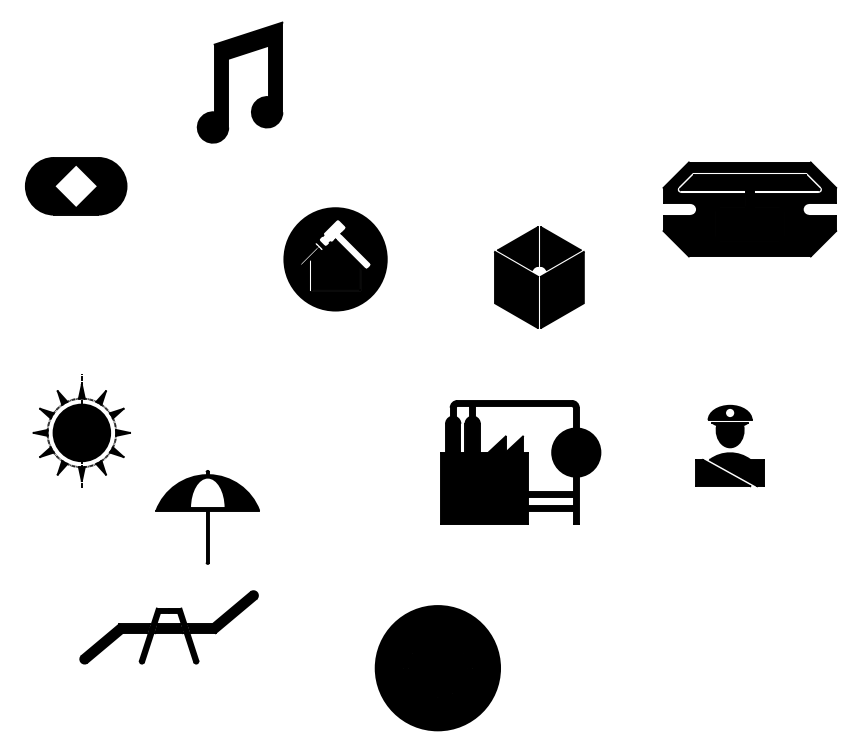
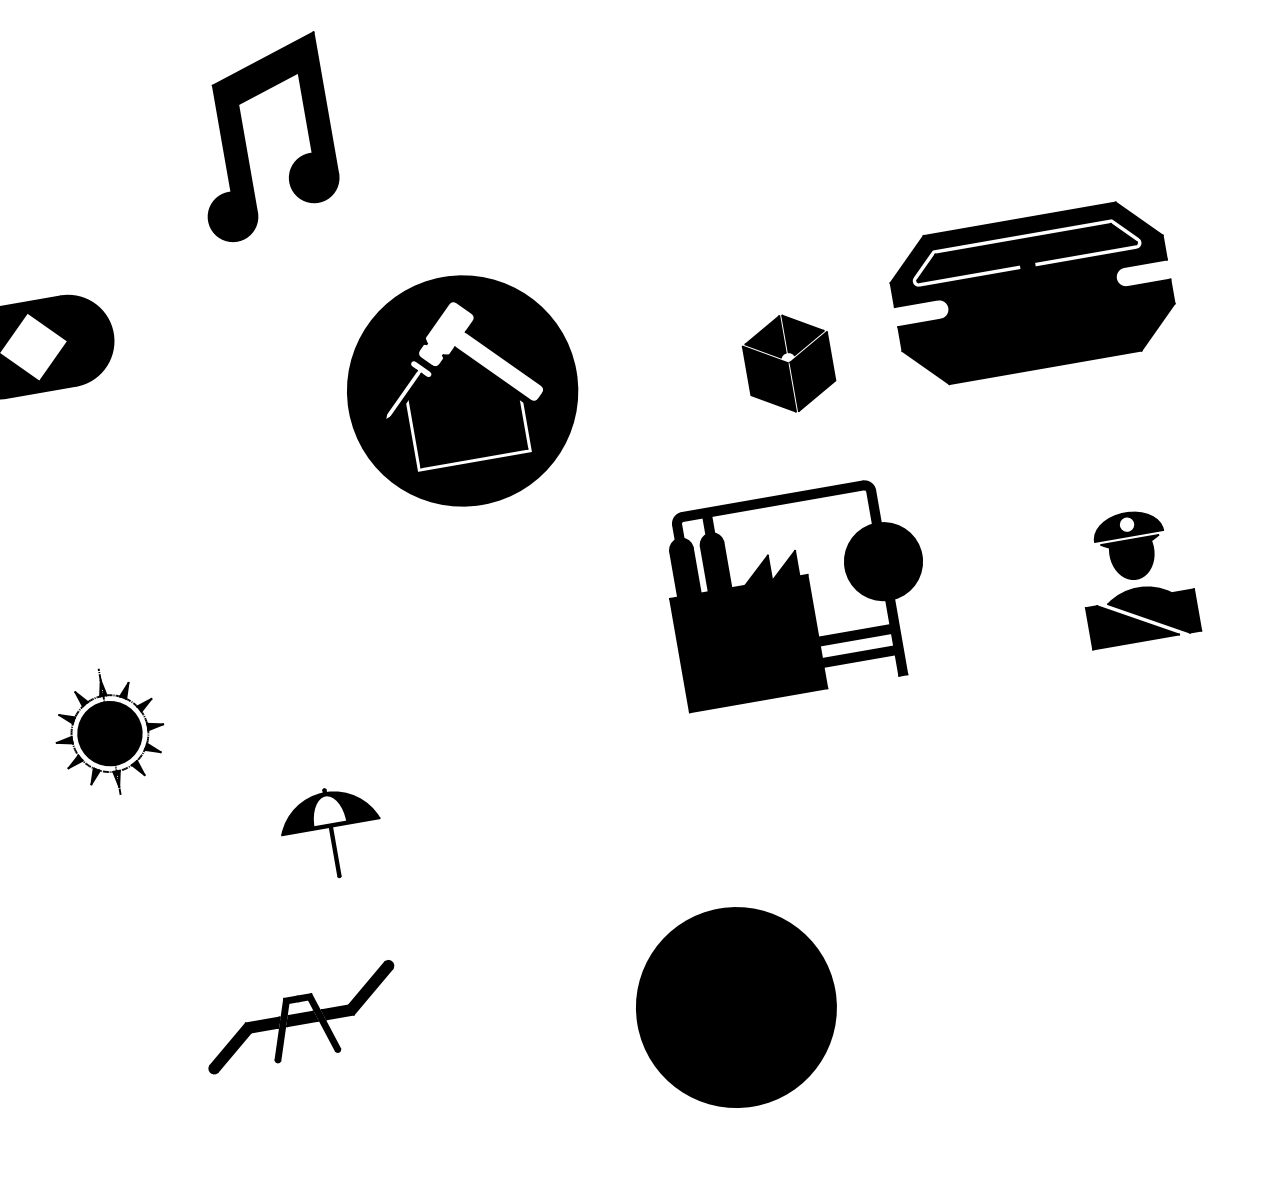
part: (749, 209) -> (1032, 293), moved
part: (335, 259) -> (462, 391), size x1.4
part: (539, 277) -> (789, 363), size x0.6
part: (81, 430) -> (109, 730), size x0.7
part: (520, 462) -> (798, 592), moved
part: (207, 517) -> (331, 833), size x0.6
part: (168, 627) -> (300, 1017), size x0.7

